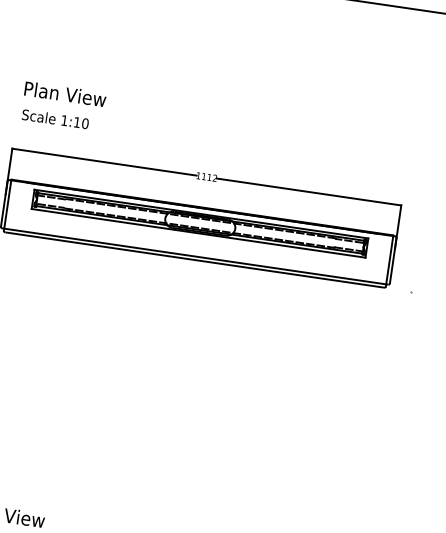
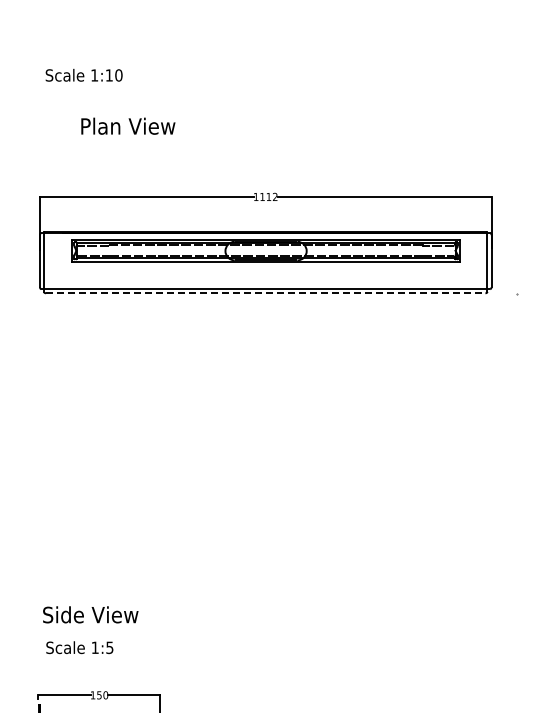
text: (65, 93) -> (128, 125), moved
text: (54, 119) -> (83, 75), moved
line: (194, 260) -> (265, 293), solid -> dashed

